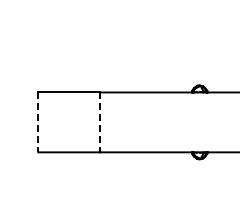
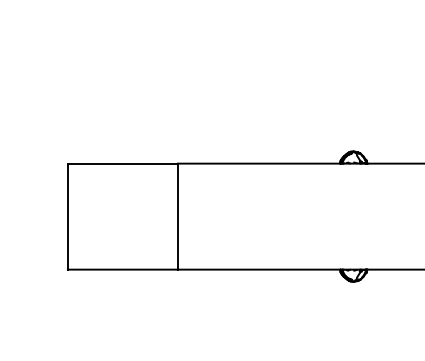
line: (38, 122) -> (68, 216), dashed -> solid
line: (100, 122) -> (177, 216), dashed -> solid

